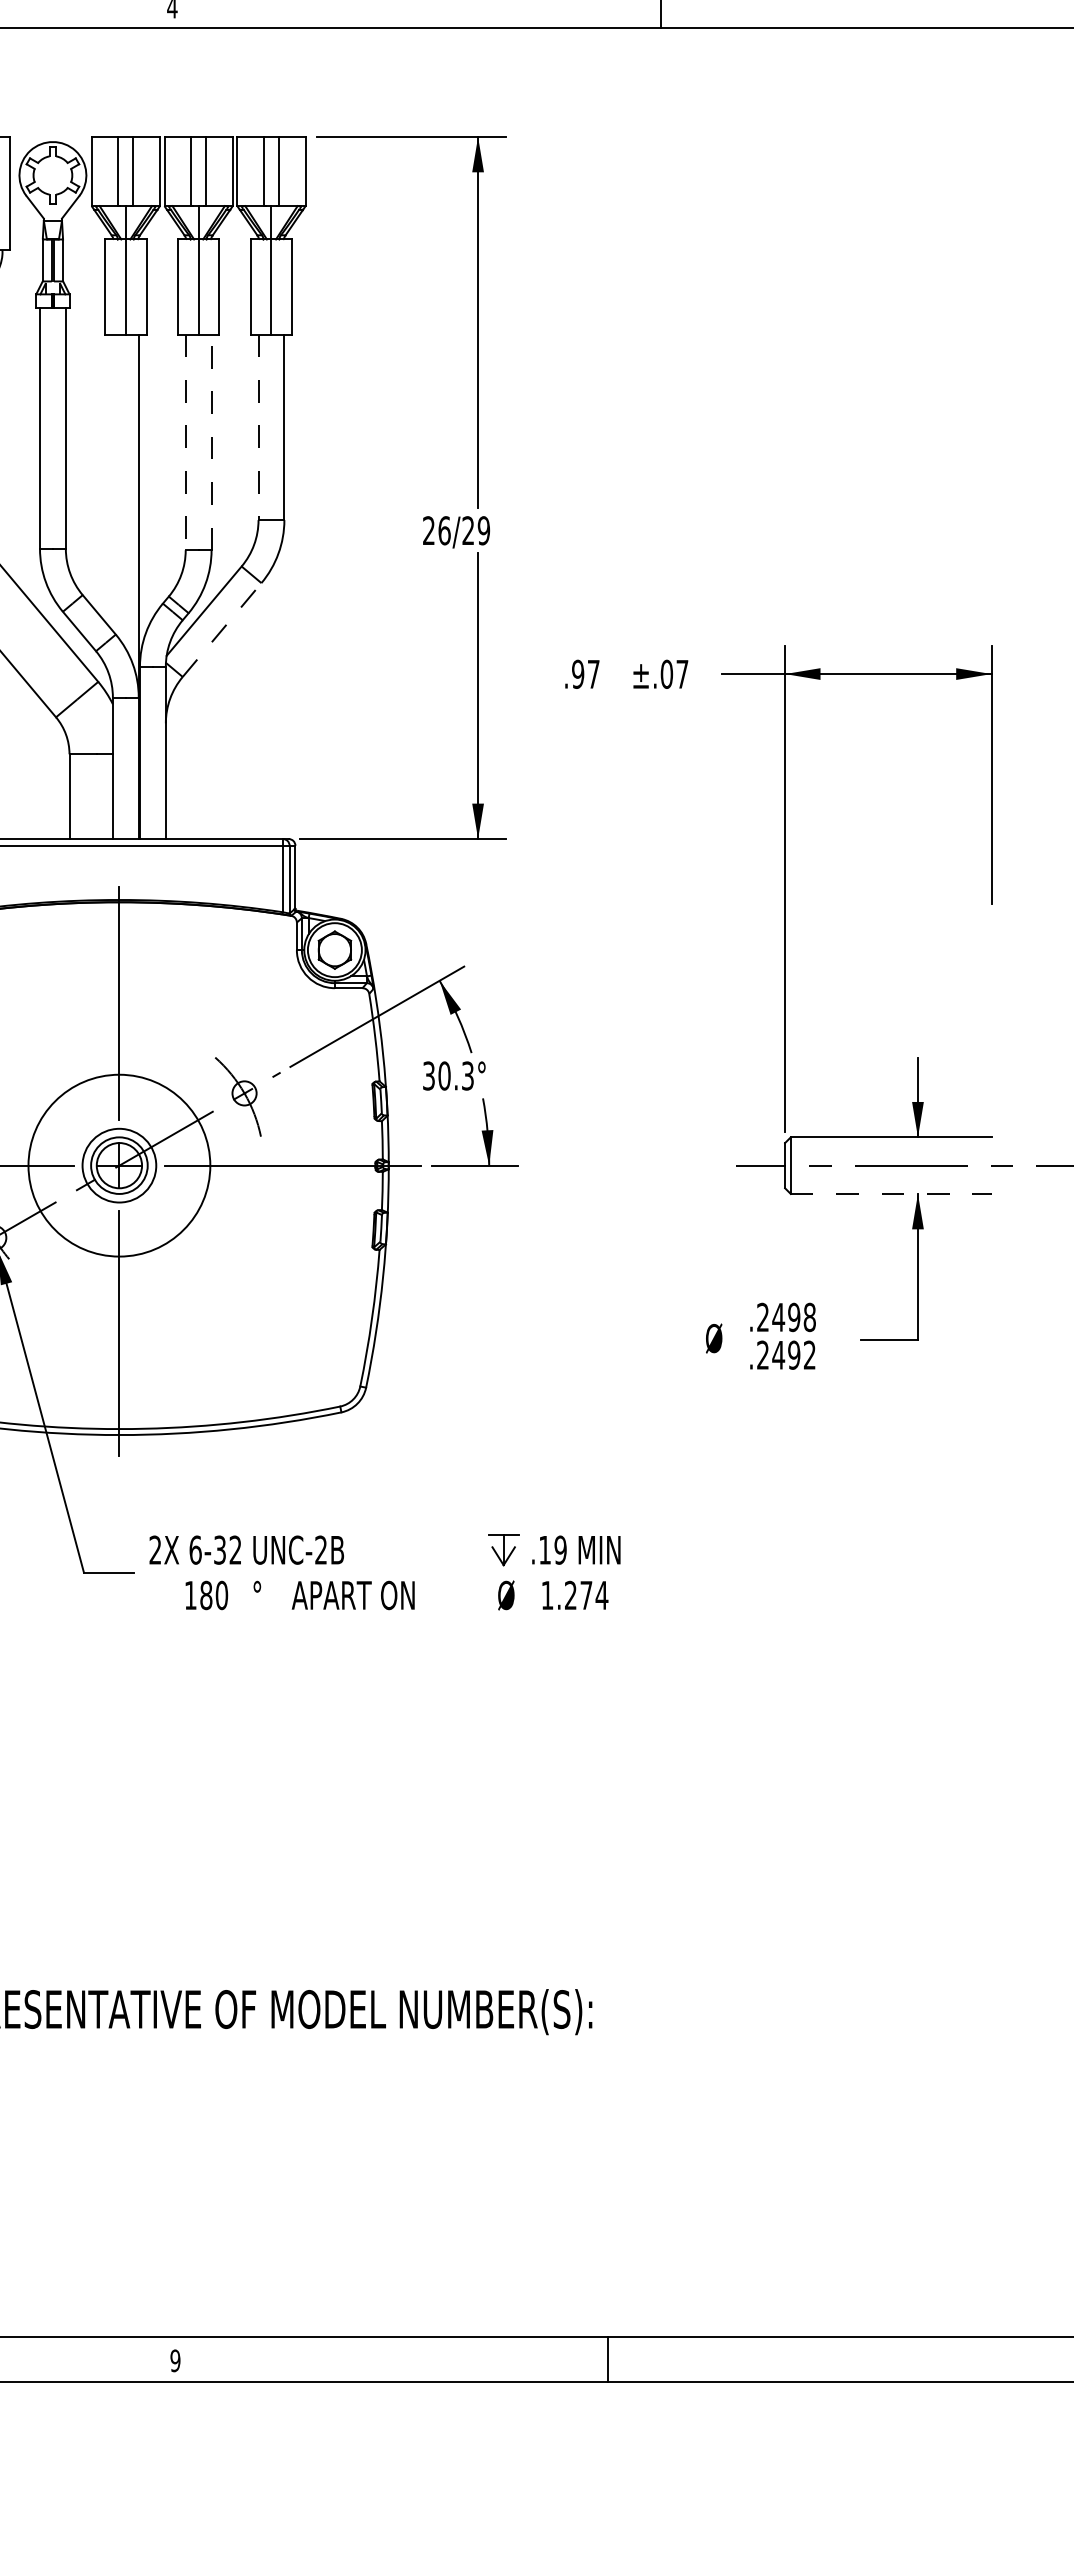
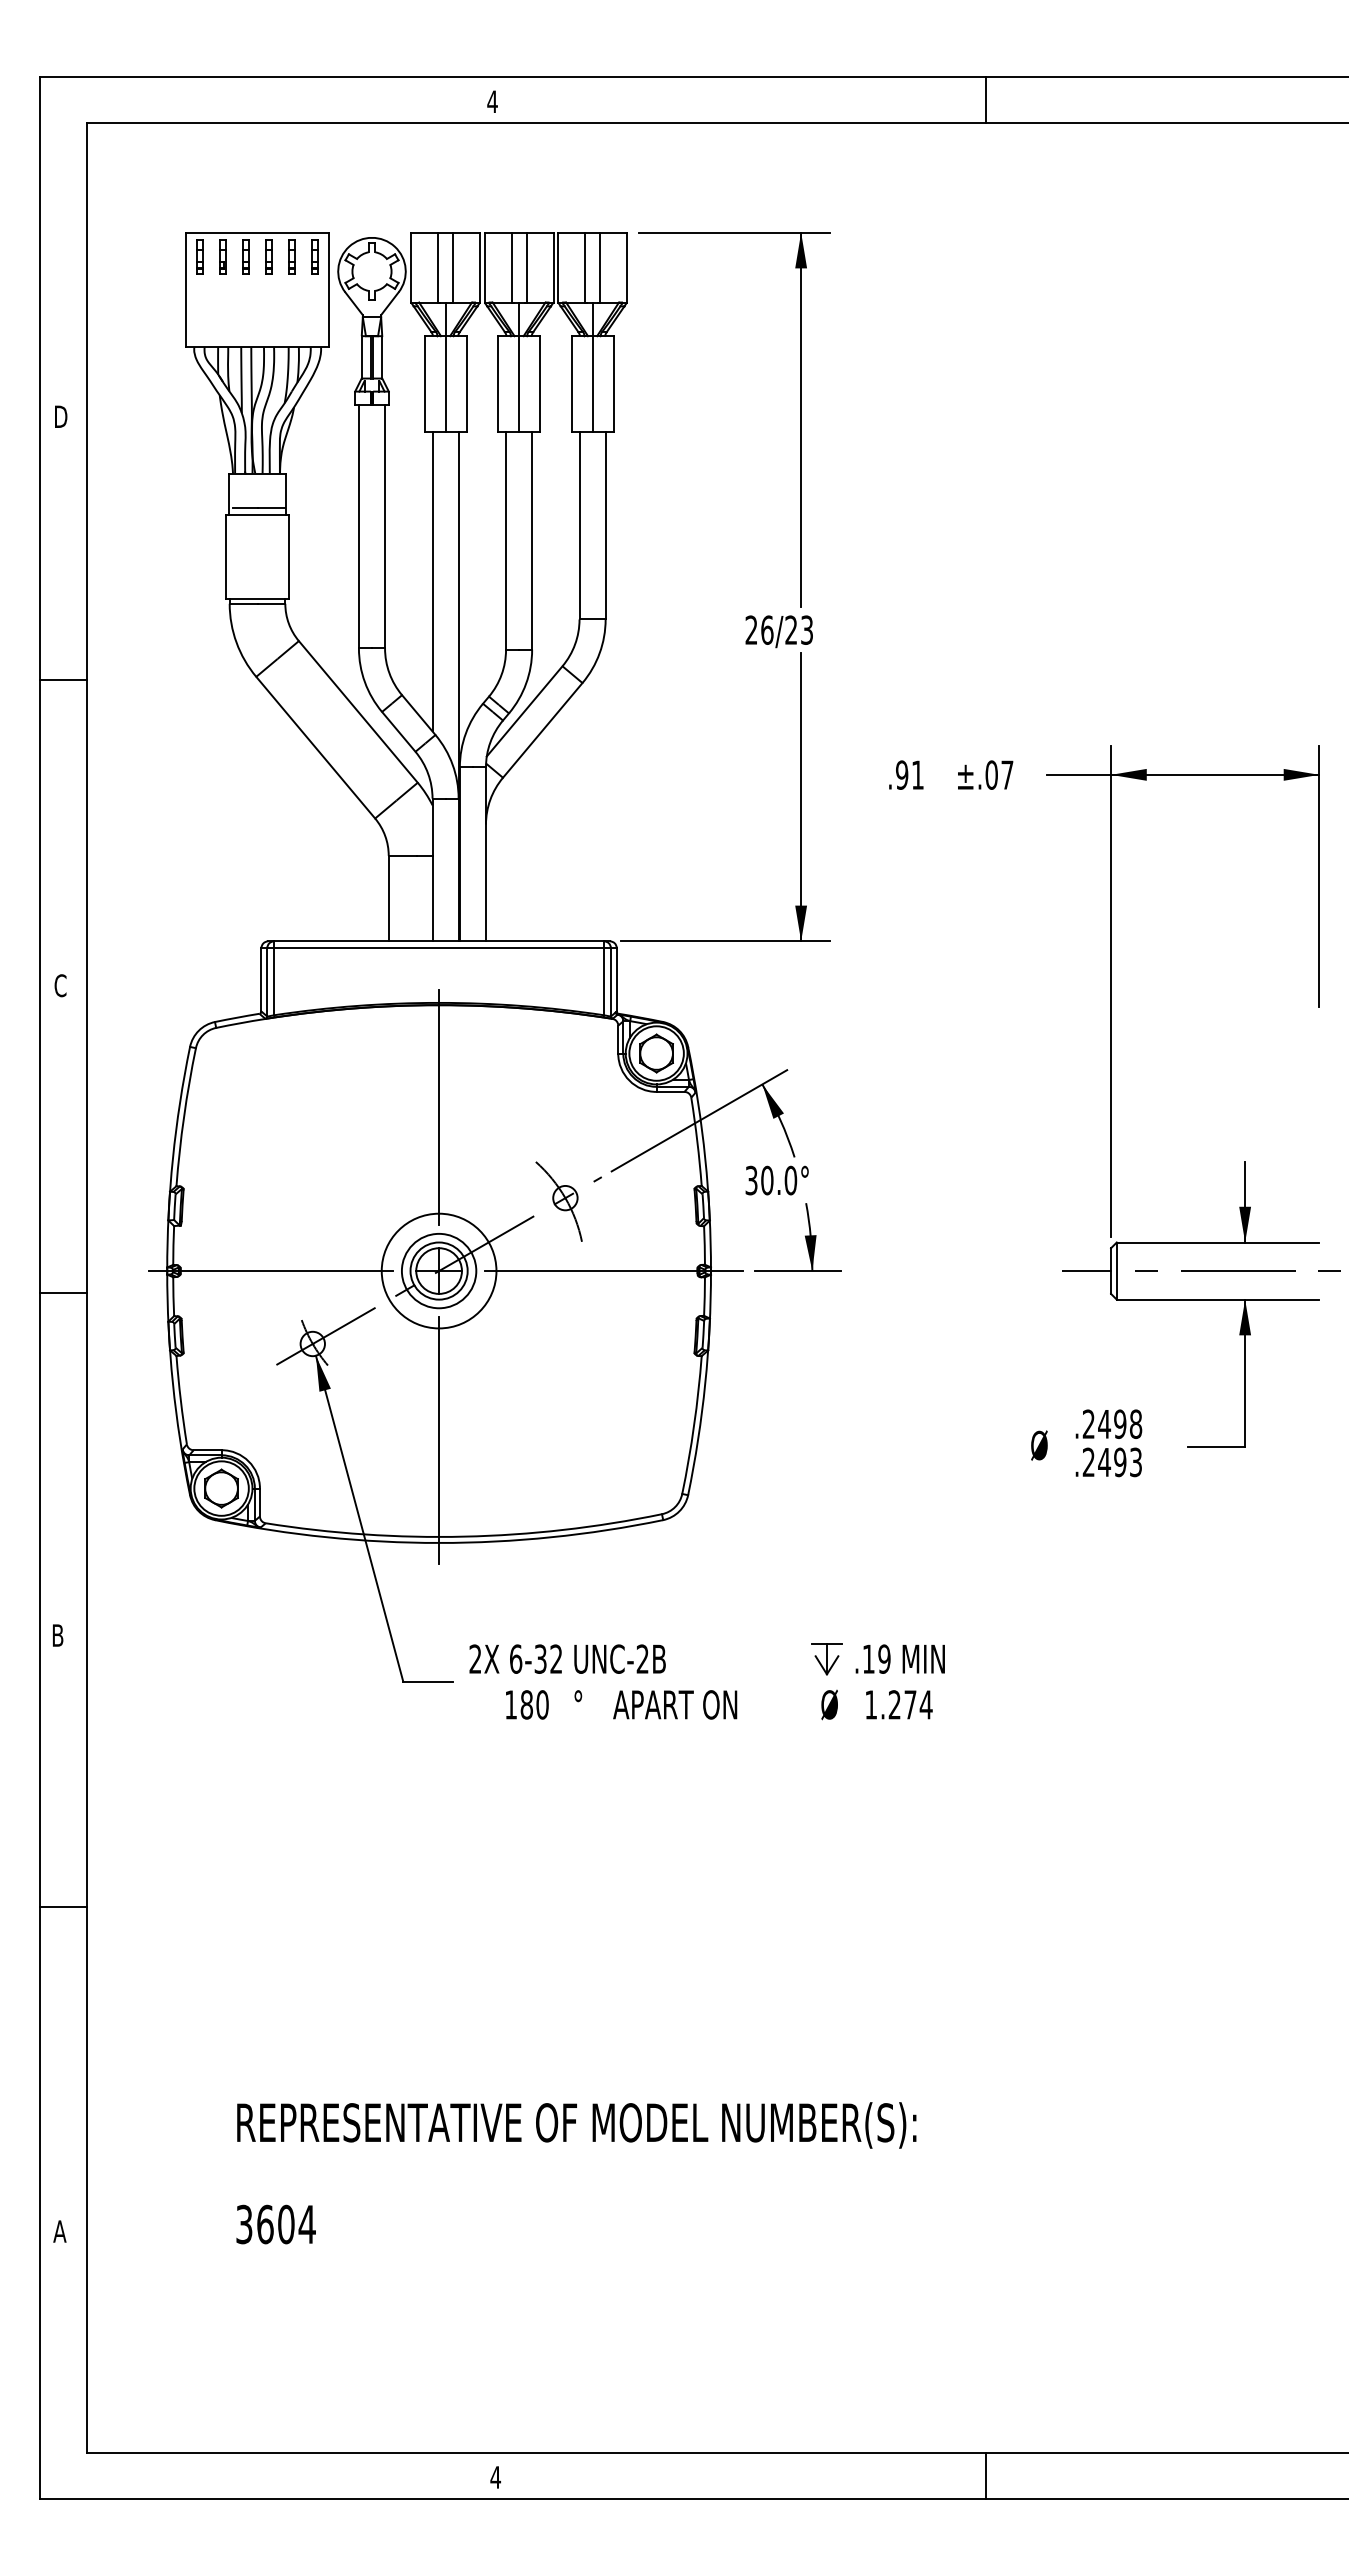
line: (258, 427) -> (579, 525), dashed -> solid
line: (186, 442) -> (506, 541), dashed -> solid
line: (211, 442) -> (532, 541), dashed -> solid
line: (112, 482) -> (432, 581), added
text: (483, 530) -> (806, 629), 26/29 -> 26/23
line: (221, 630) -> (542, 730), dashed -> solid
text: (593, 673) -> (917, 774), .97 -> .91
text: (467, 1075) -> (790, 1180), 30.3° -> 30.0°
circle: (118, 1165) -> (438, 1270), size x0.62
line: (891, 1193) -> (1218, 1299), dashed -> solid
text: (809, 1355) -> (1135, 1462), .2492 -> .2493
line: (608, 2358) -> (986, 2475), moved
text: (175, 2360) -> (495, 2477), 9 -> 4

